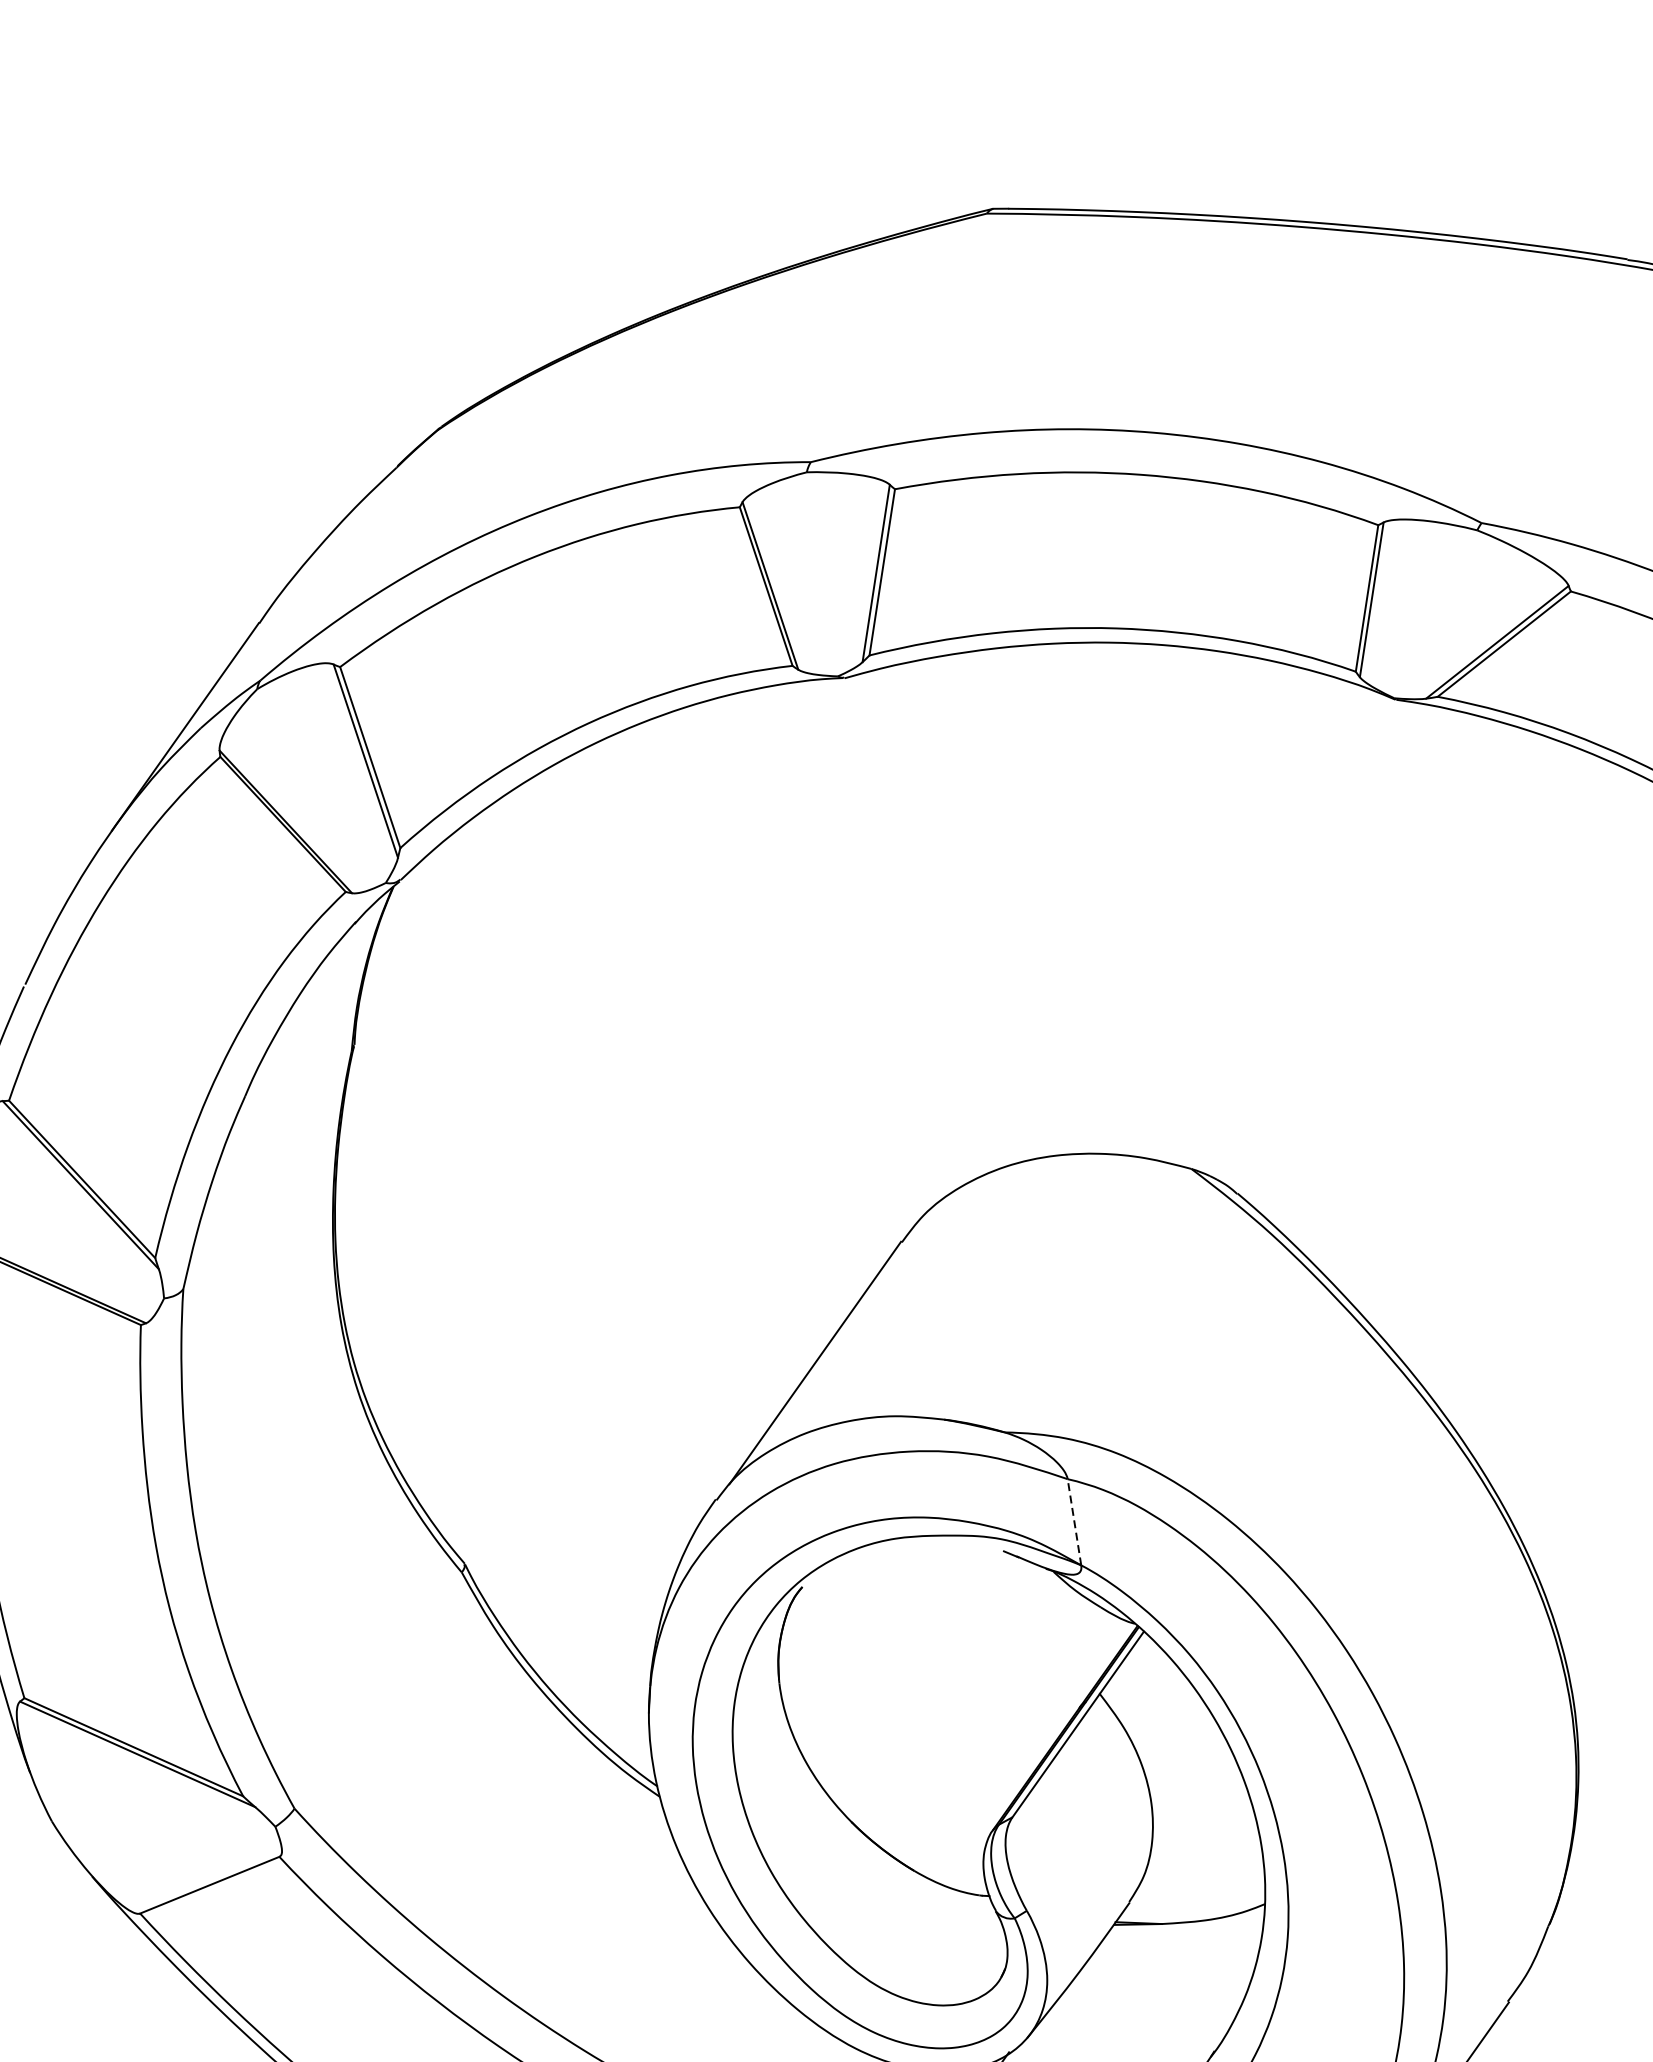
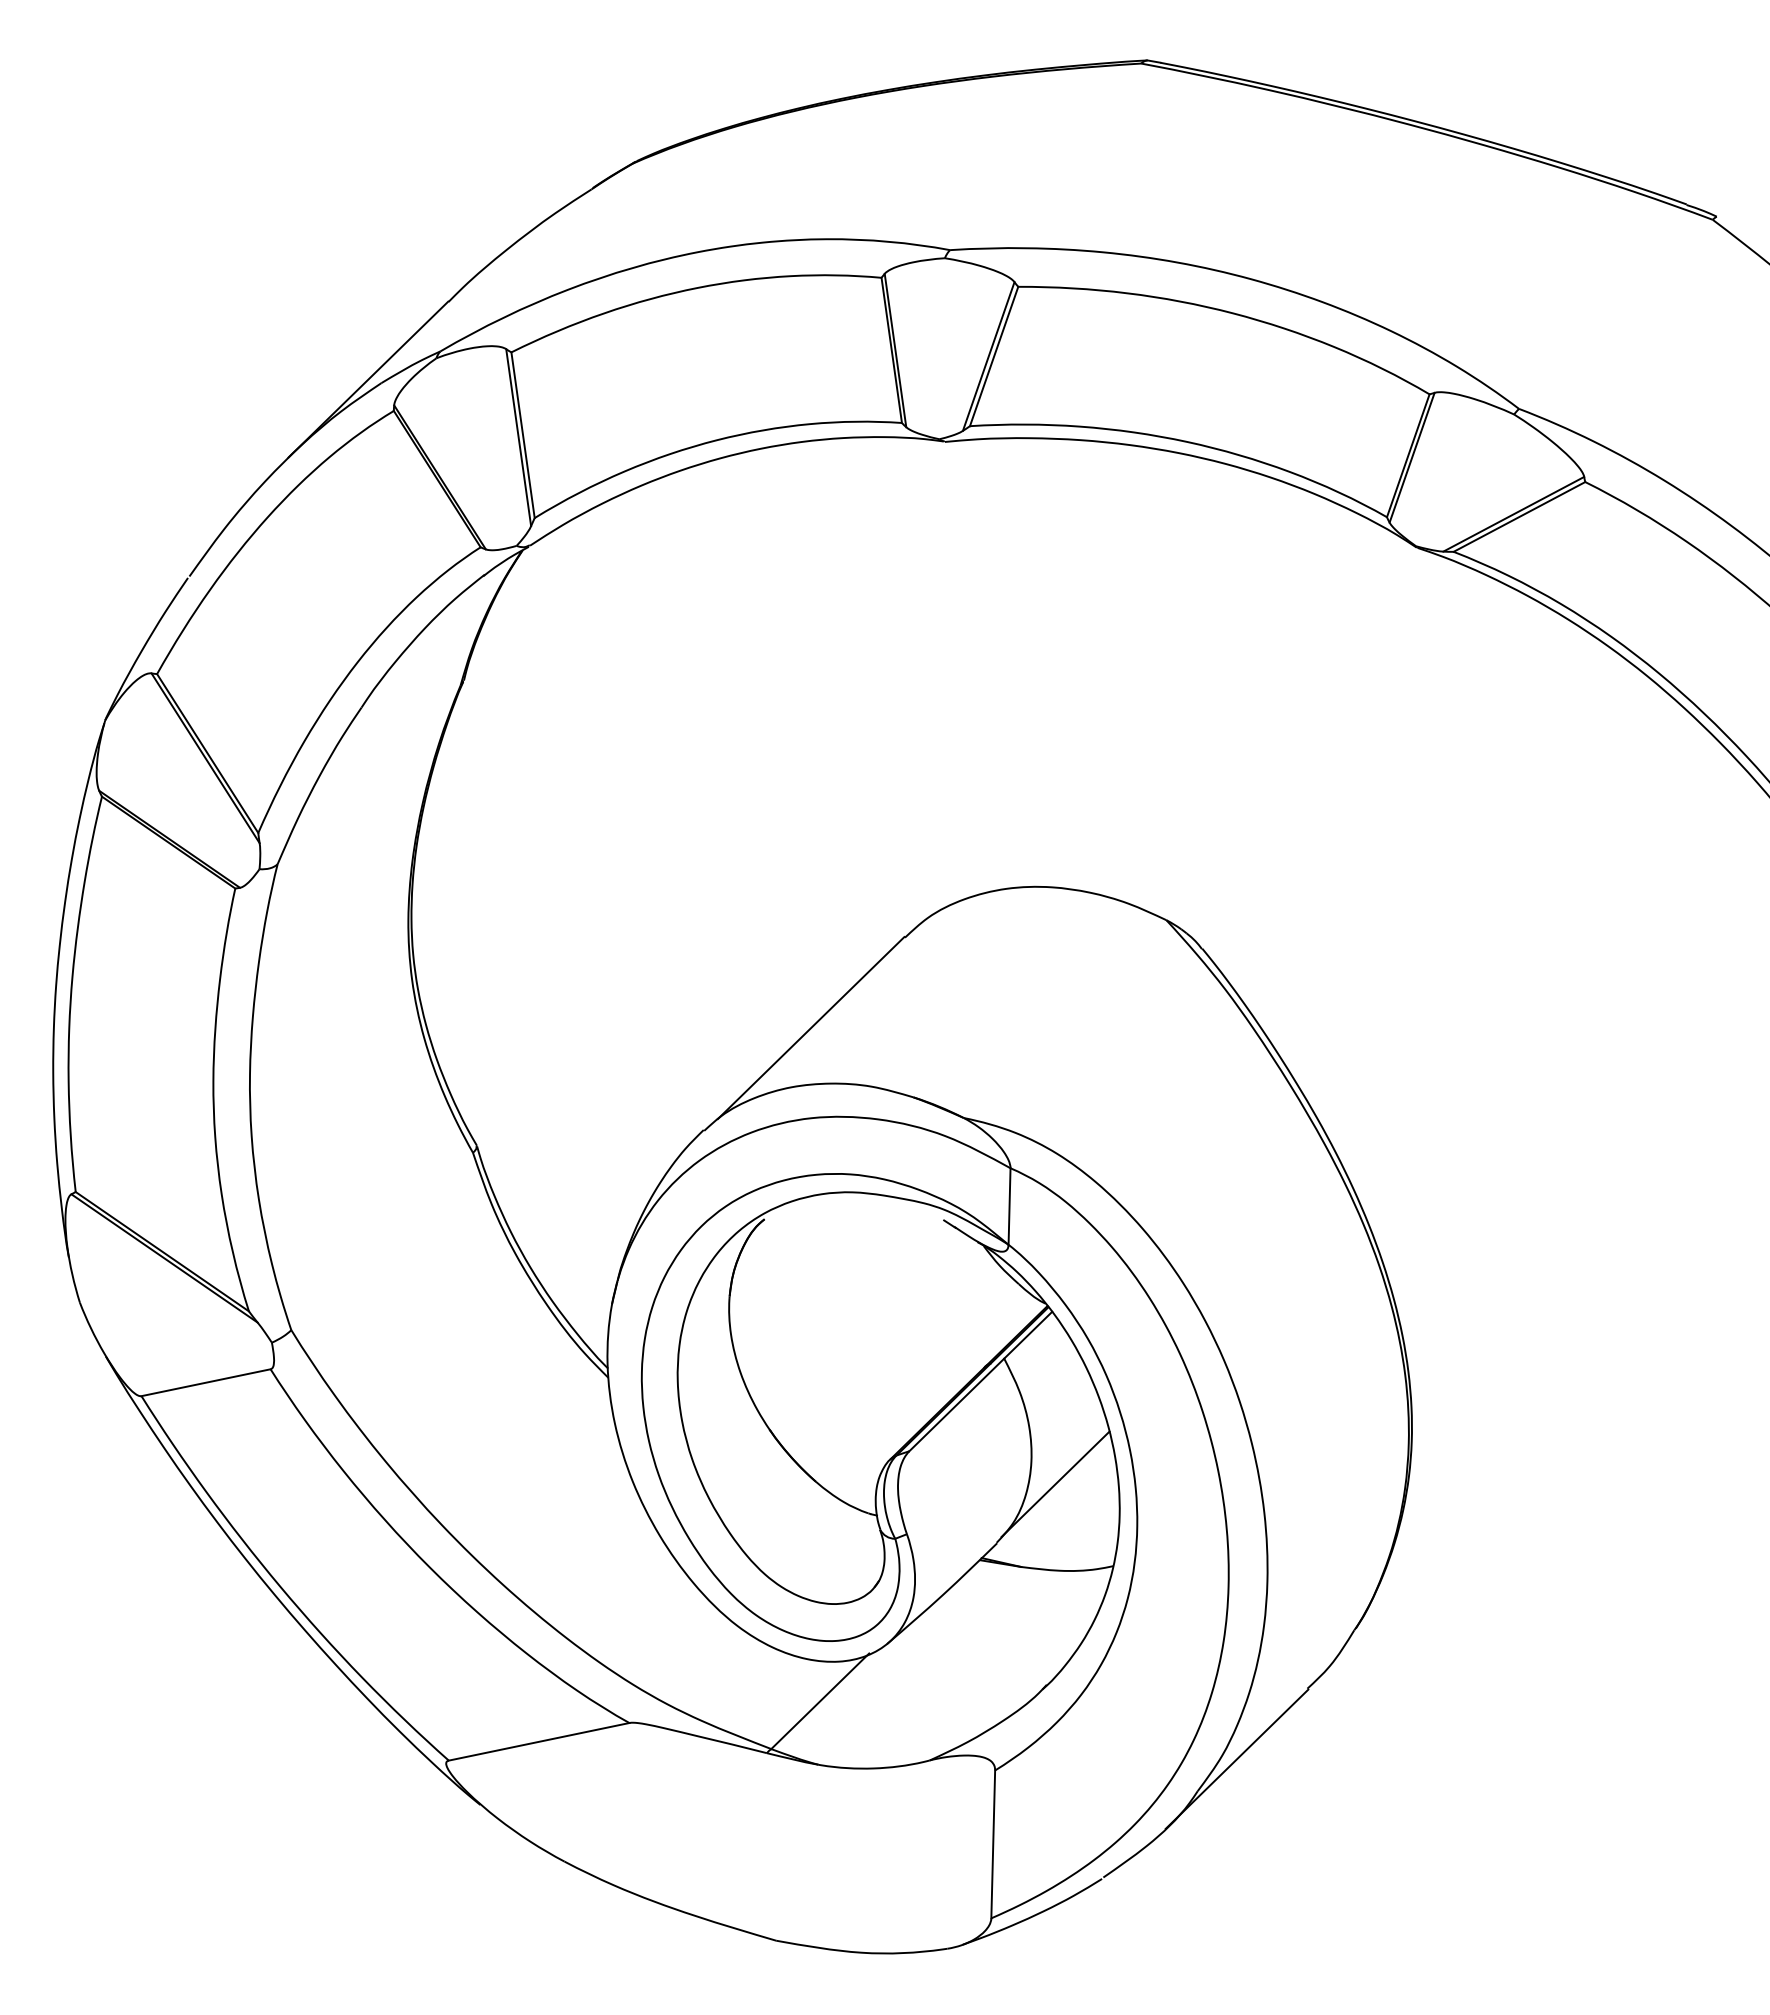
line: (1074, 1522) -> (1009, 1206), dashed -> solid
line: (1183, 1824) -> (1055, 1484), added

